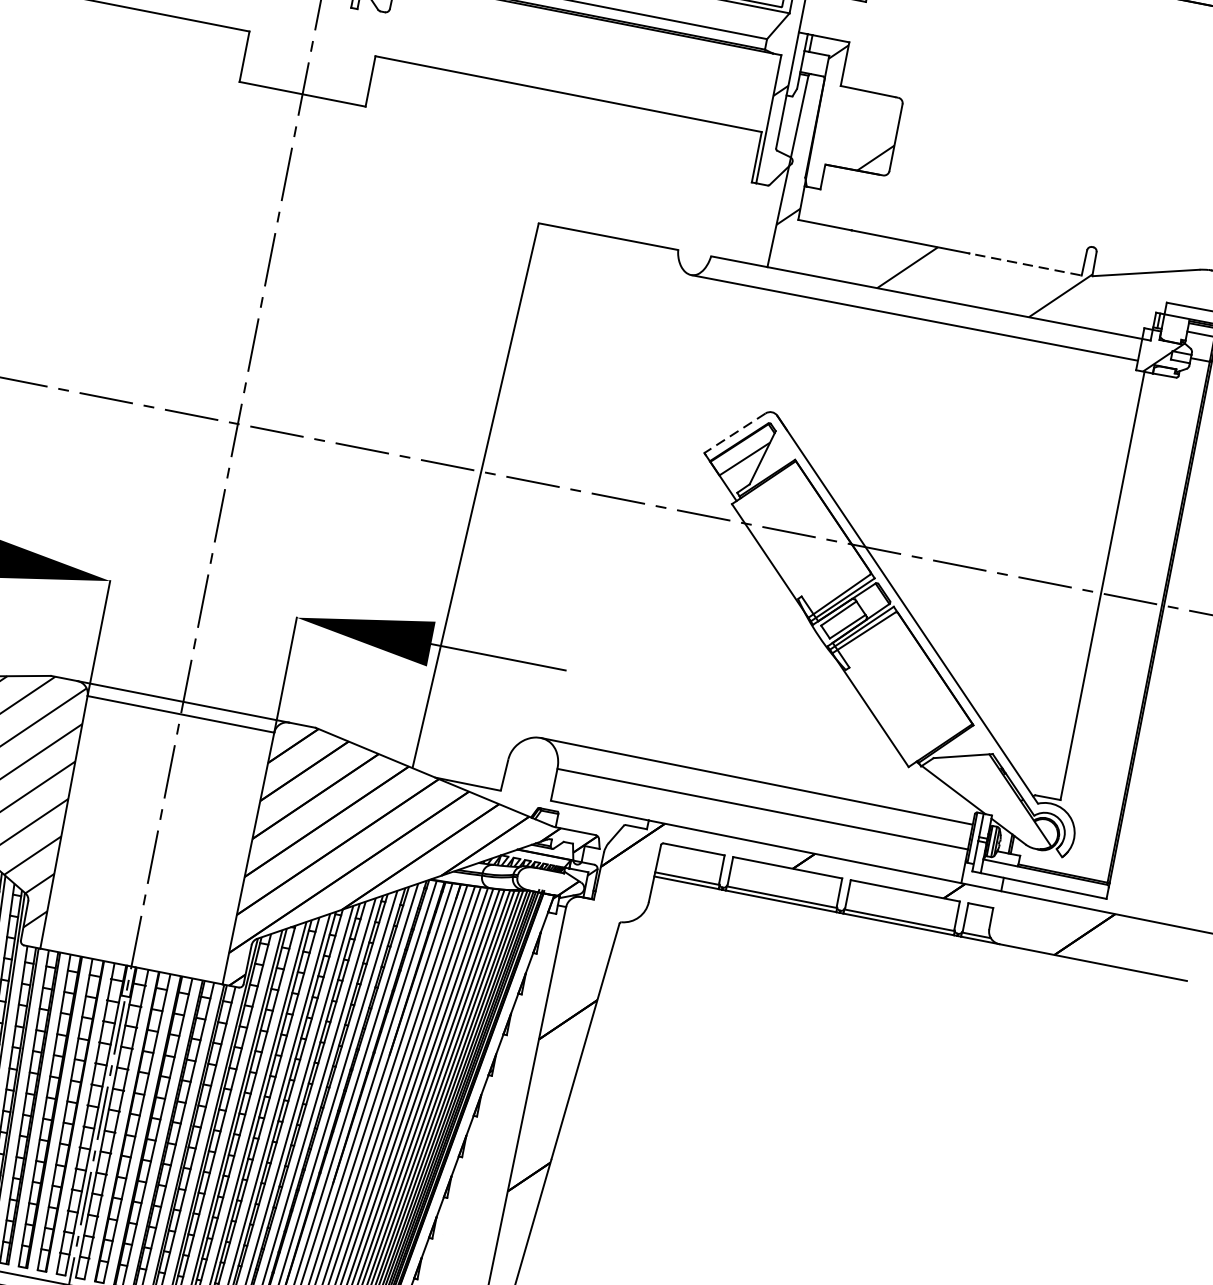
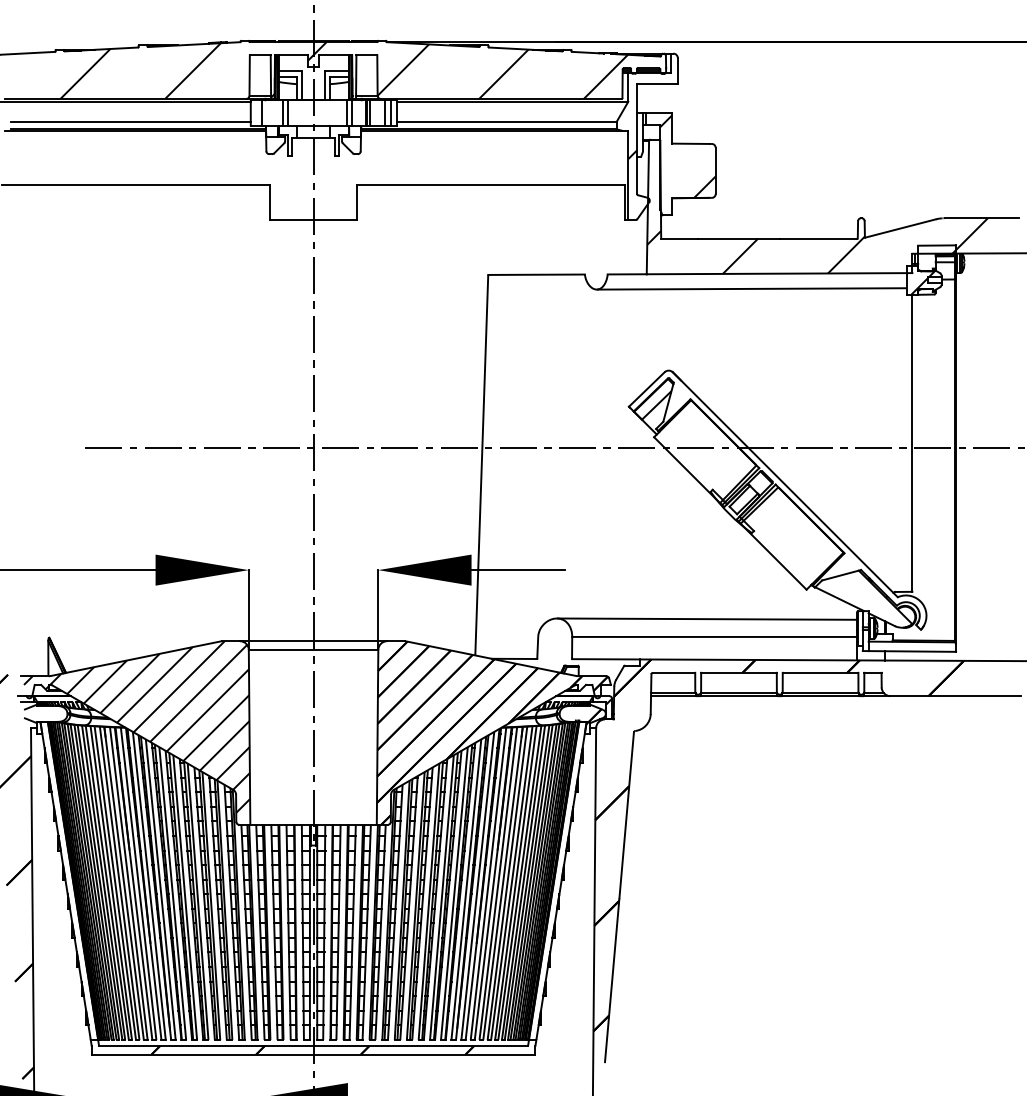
line: (1025, 264) -> (818, 238), dashed -> solid
line: (734, 433) -> (646, 389), dashed -> solid

